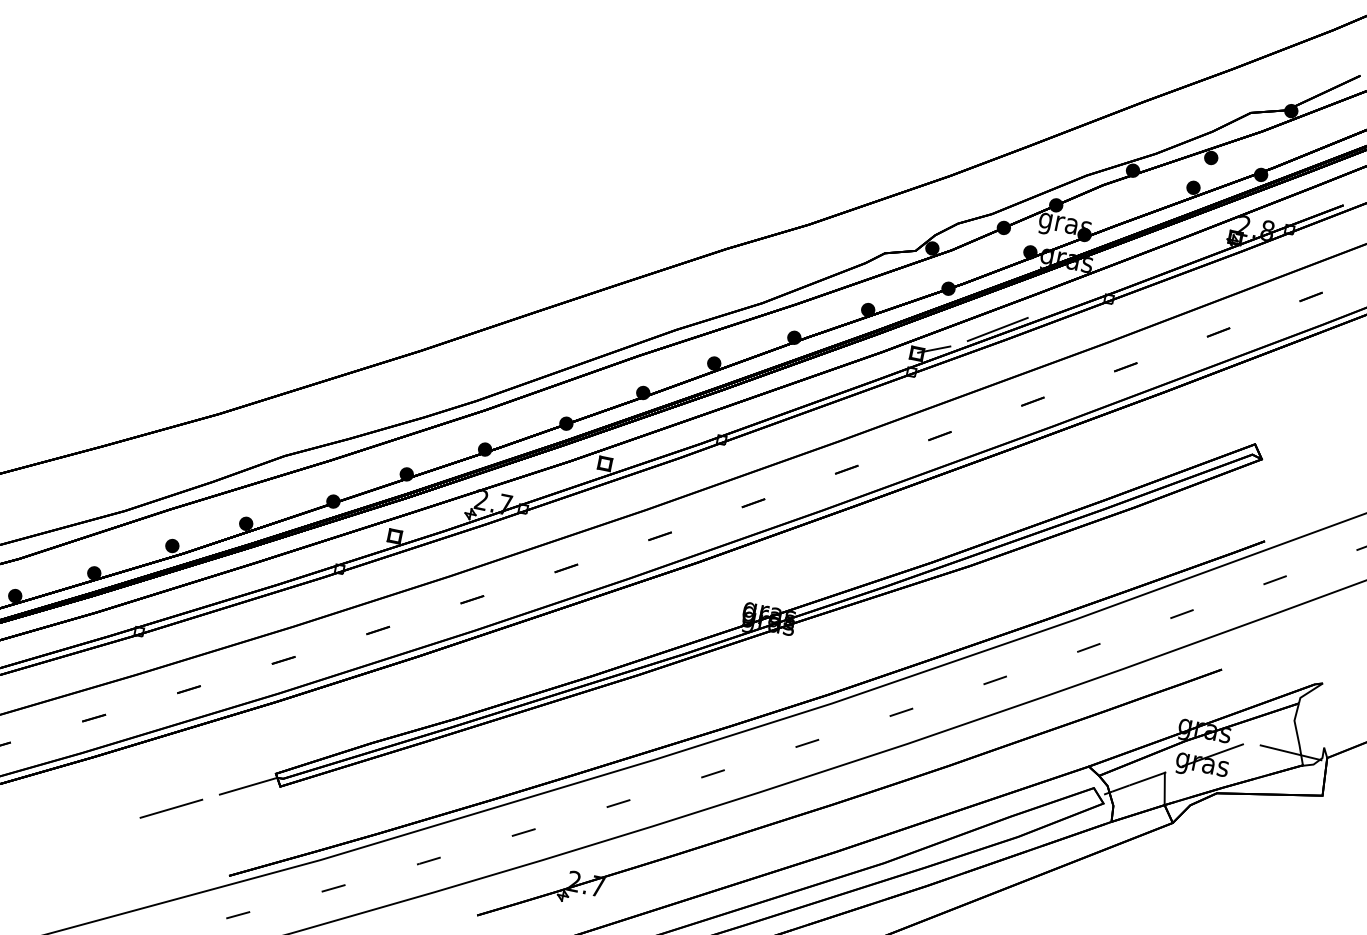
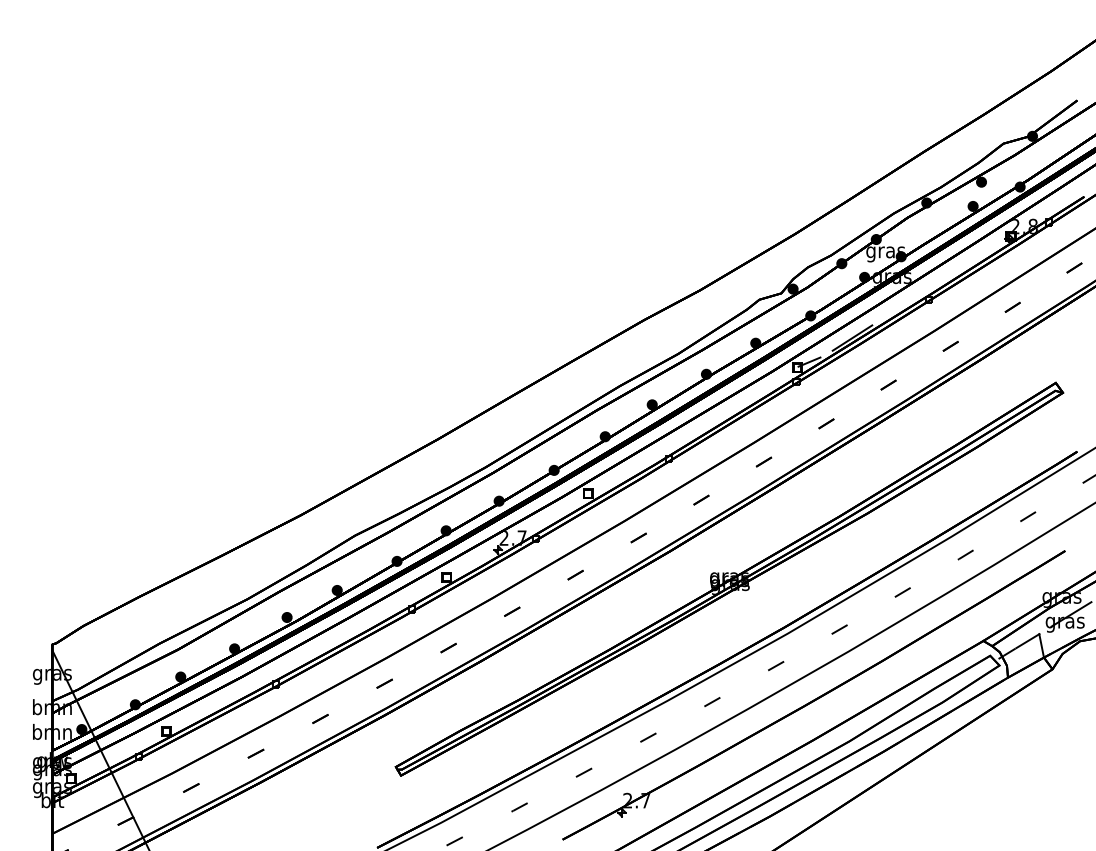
line: (208, 797) -> (350, 794), removed

